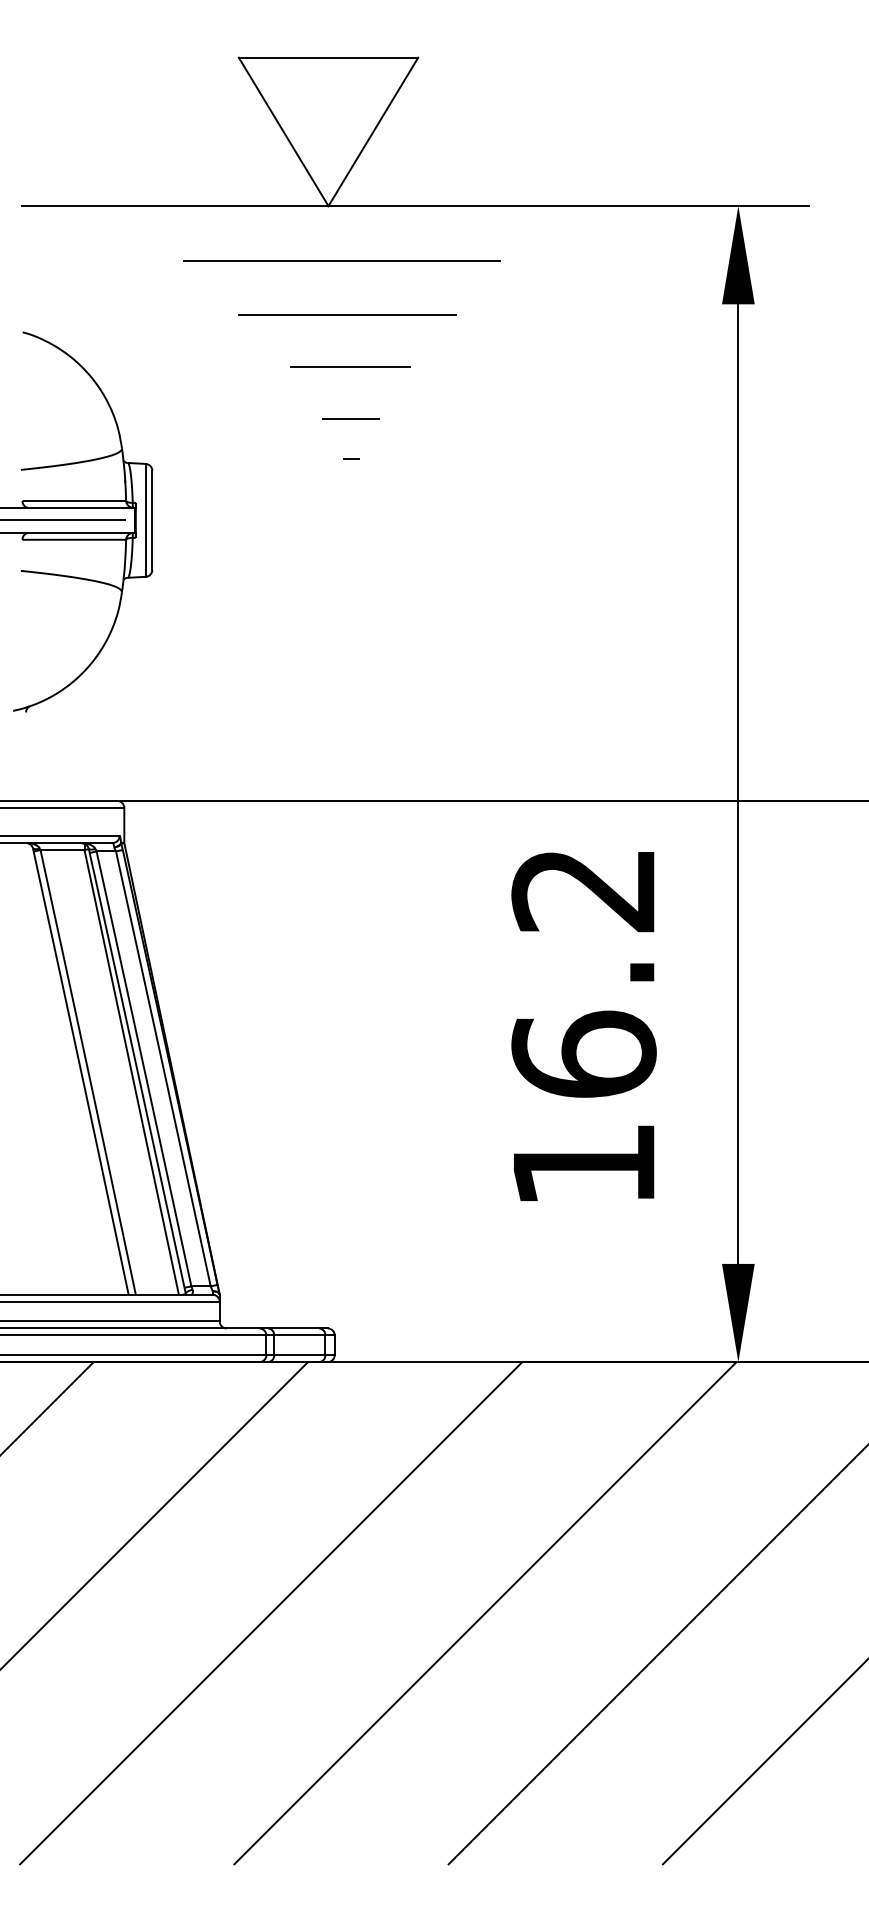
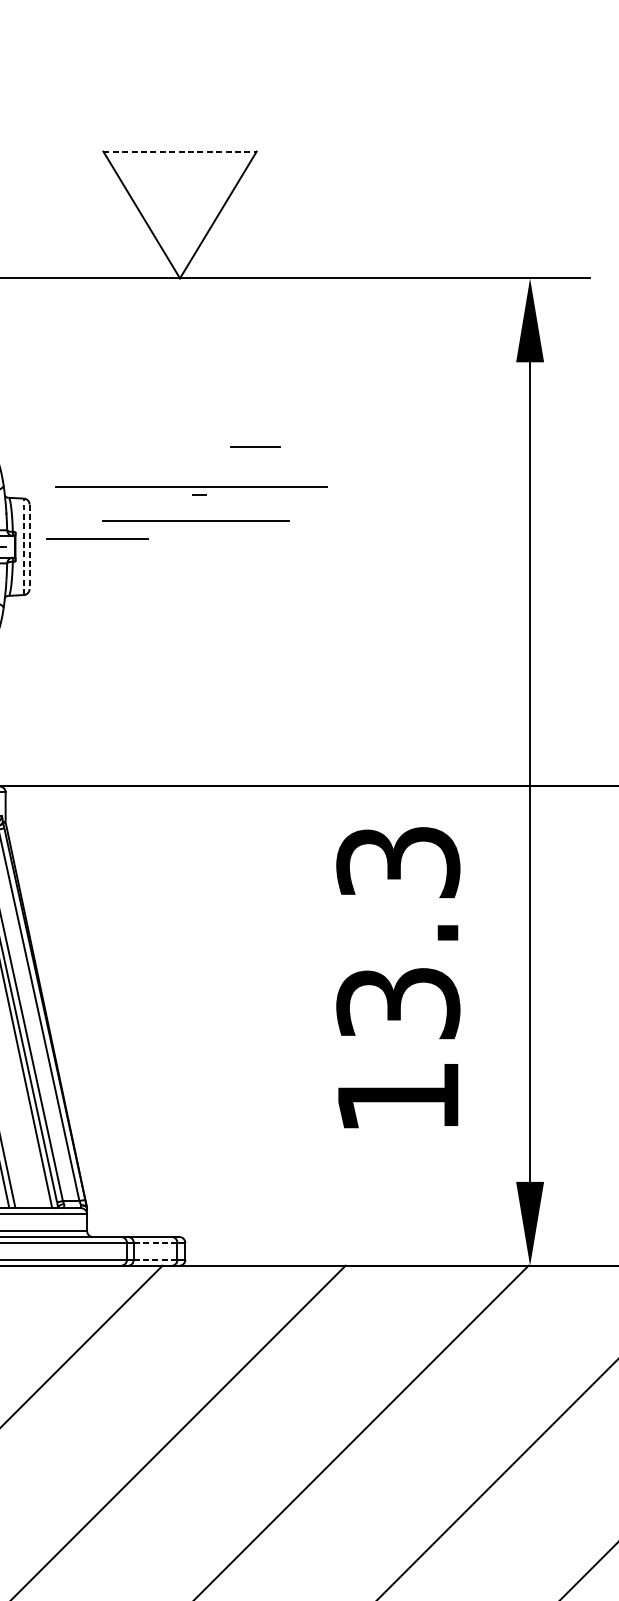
line: (328, 57) -> (180, 151), solid -> dashed
line: (341, 260) -> (191, 486), moved
line: (347, 314) -> (196, 521), moved
line: (350, 366) -> (97, 538), moved
line: (350, 418) -> (255, 446), moved
line: (145, 519) -> (23, 546), solid -> dashed
line: (152, 520) -> (29, 546), solid -> dashed
text: (583, 972) -> (397, 932), 16.2 -> 13.3
line: (299, 1335) -> (155, 1243), solid -> dashed
line: (299, 1355) -> (155, 1260), solid -> dashed

